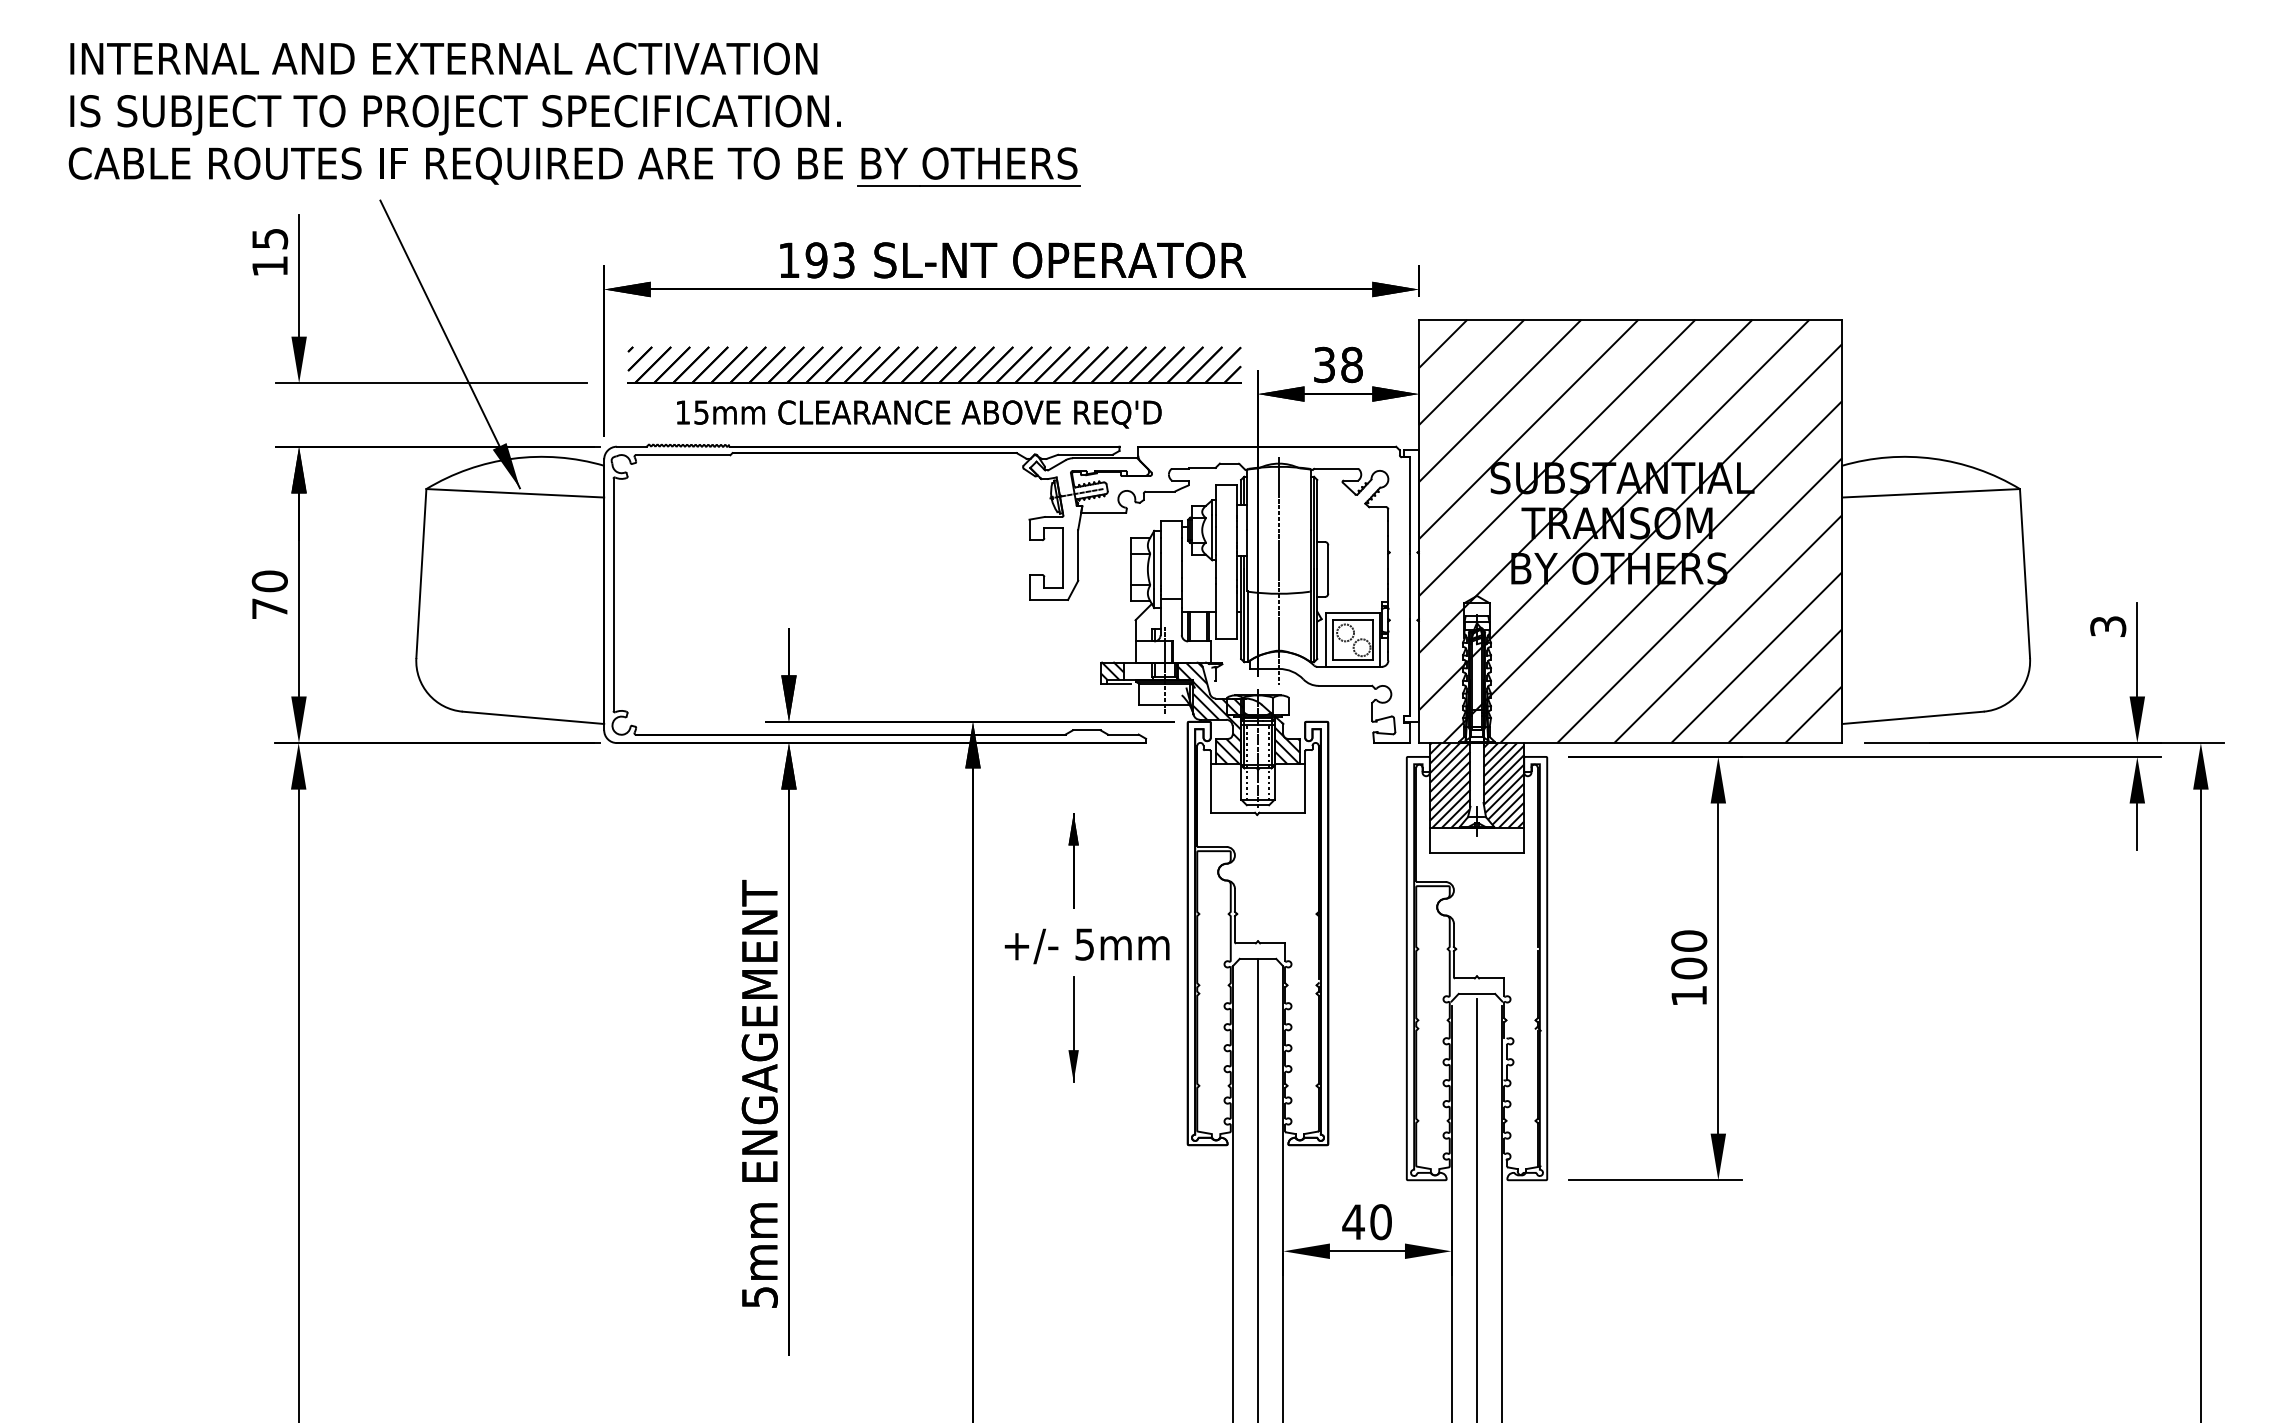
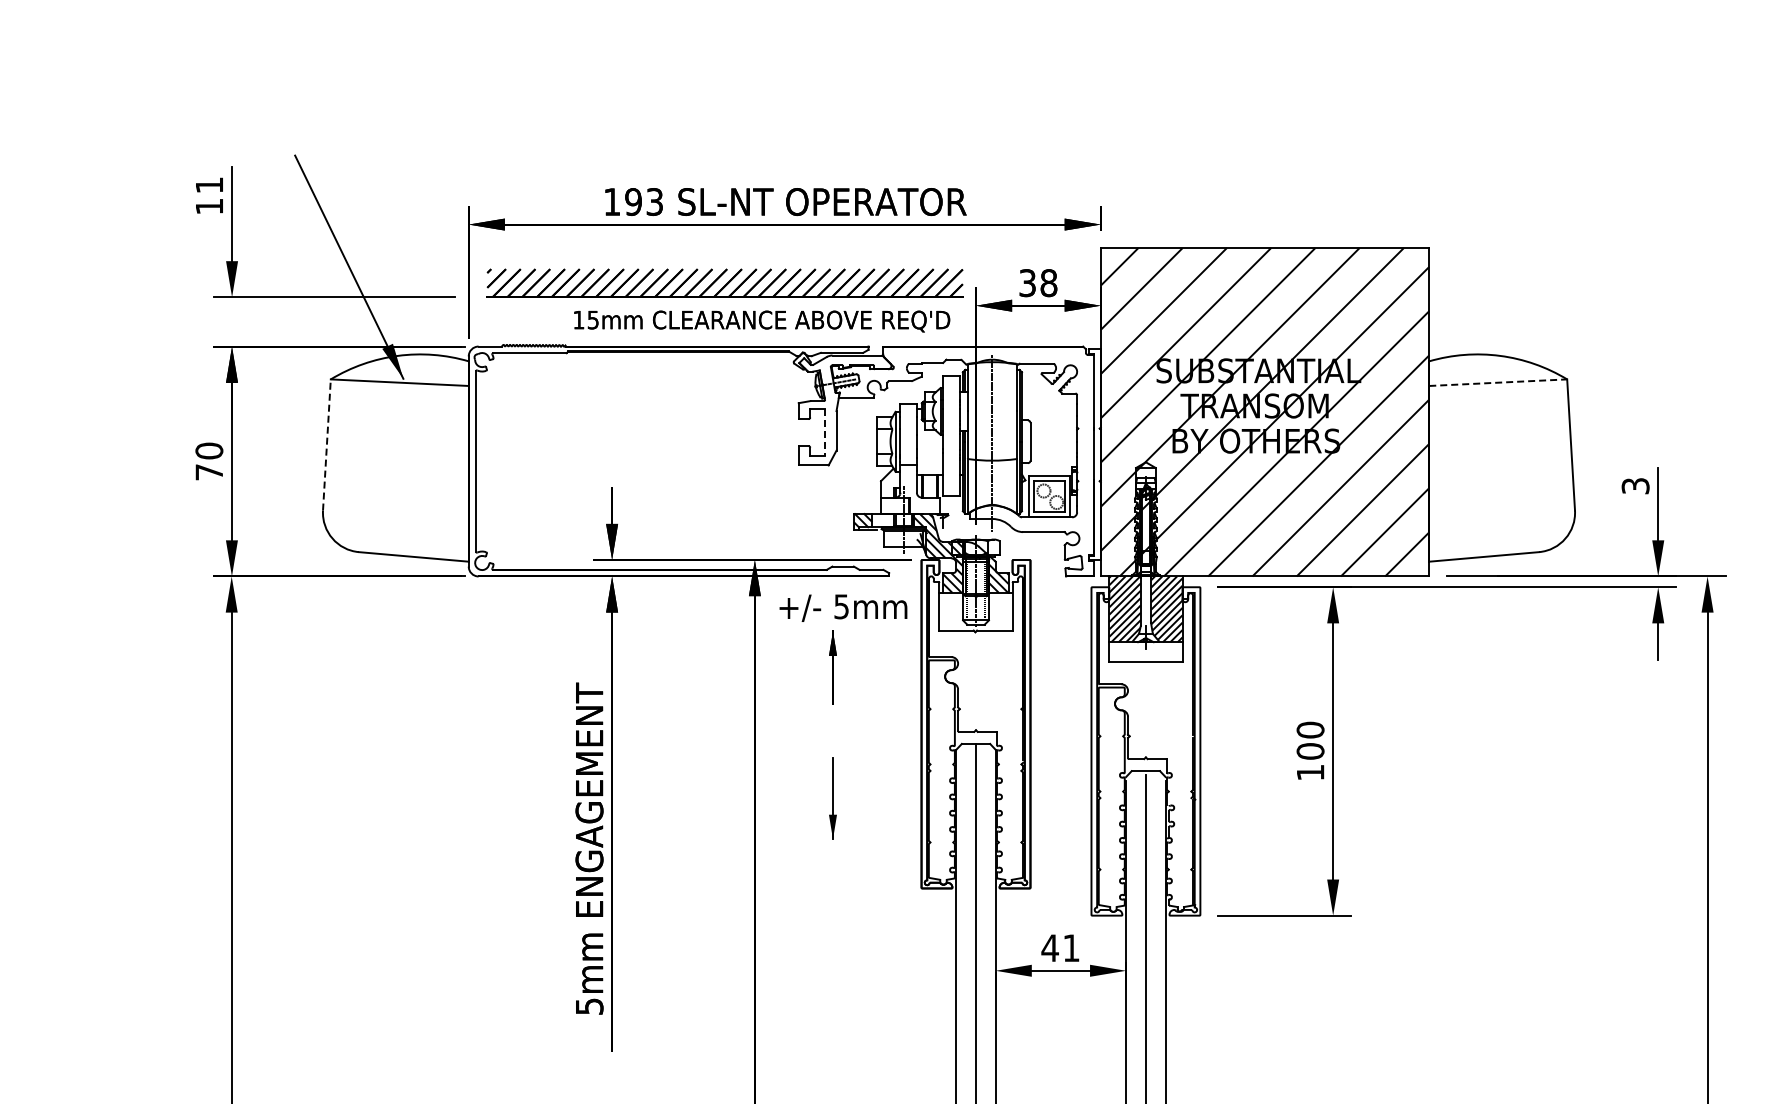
part: (574, 114) -> (445, 88), removed
text: (270, 239) -> (209, 185), 15 -> 11
text: (919, 414) -> (762, 321), moved
line: (1931, 493) -> (1498, 382), solid -> dashed
line: (1064, 558) -> (825, 433), solid -> dashed
line: (420, 572) -> (326, 444), solid -> dashed
text: (1087, 945) -> (843, 607), moved
text: (1381, 1222) -> (1071, 948), 40 -> 41

